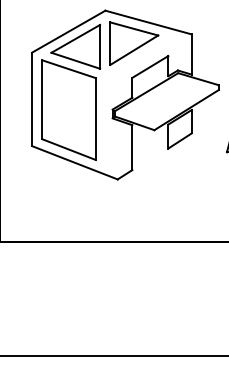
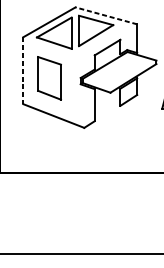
line: (148, 22) -> (106, 15), solid -> dashed
line: (32, 99) -> (23, 70), solid -> dashed
part: (68, 109) -> (49, 77), size x0.6

